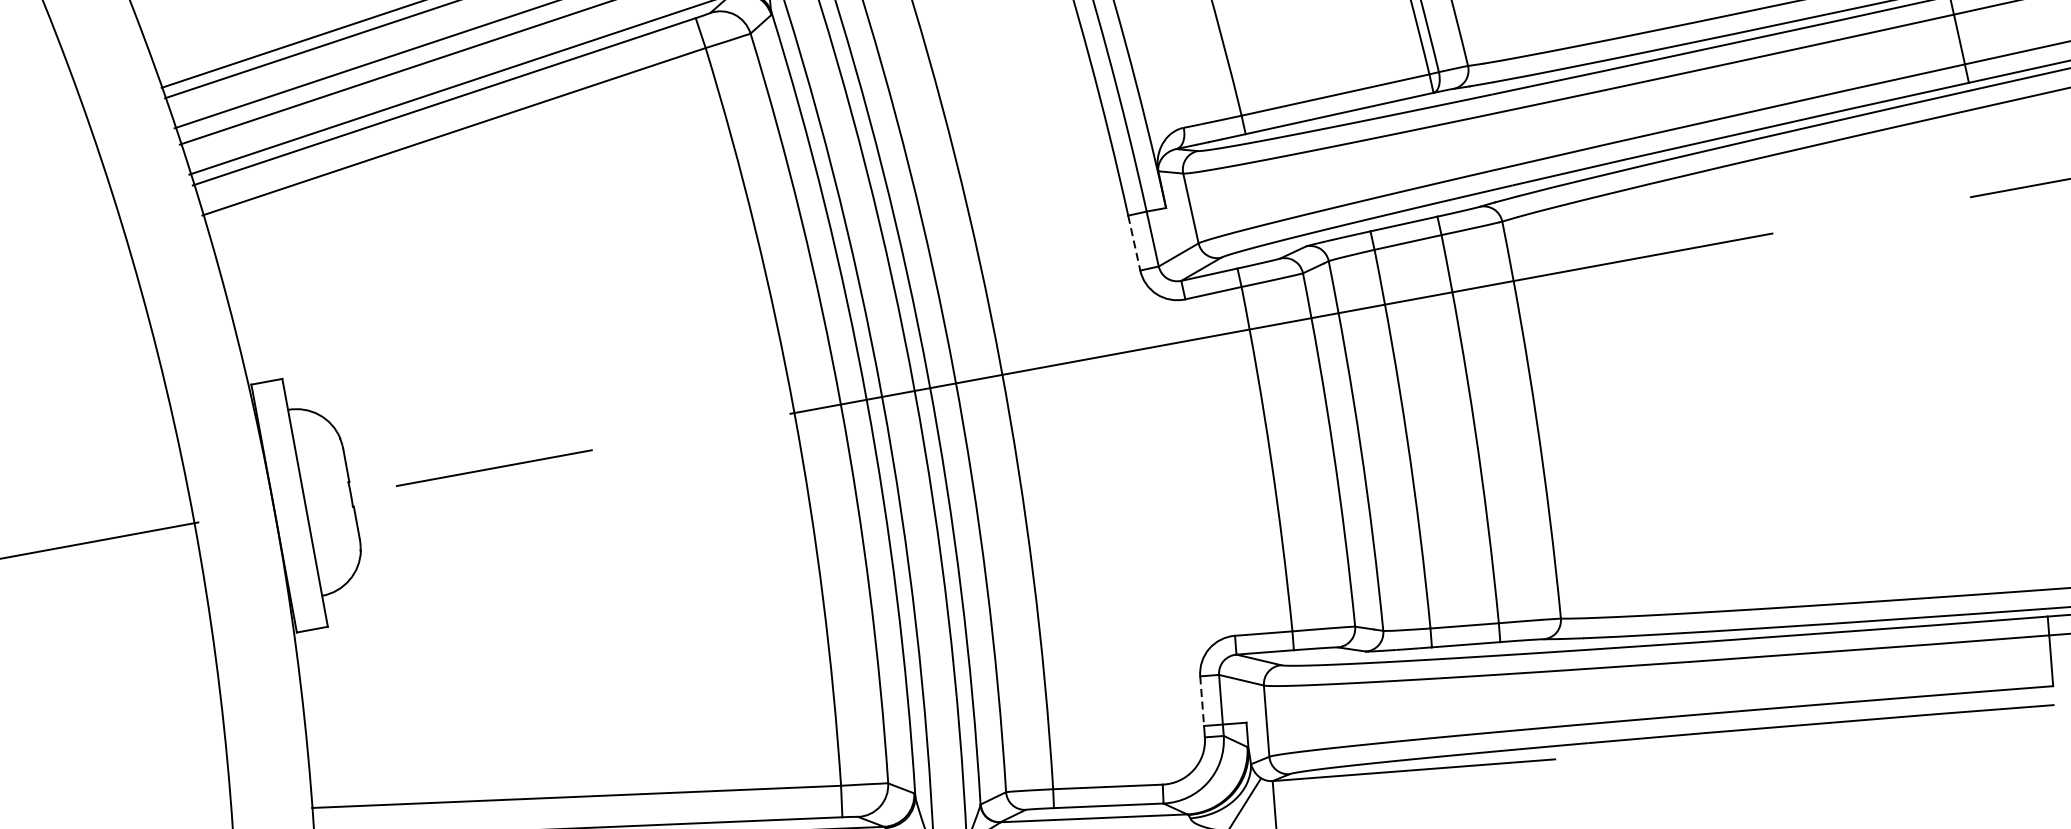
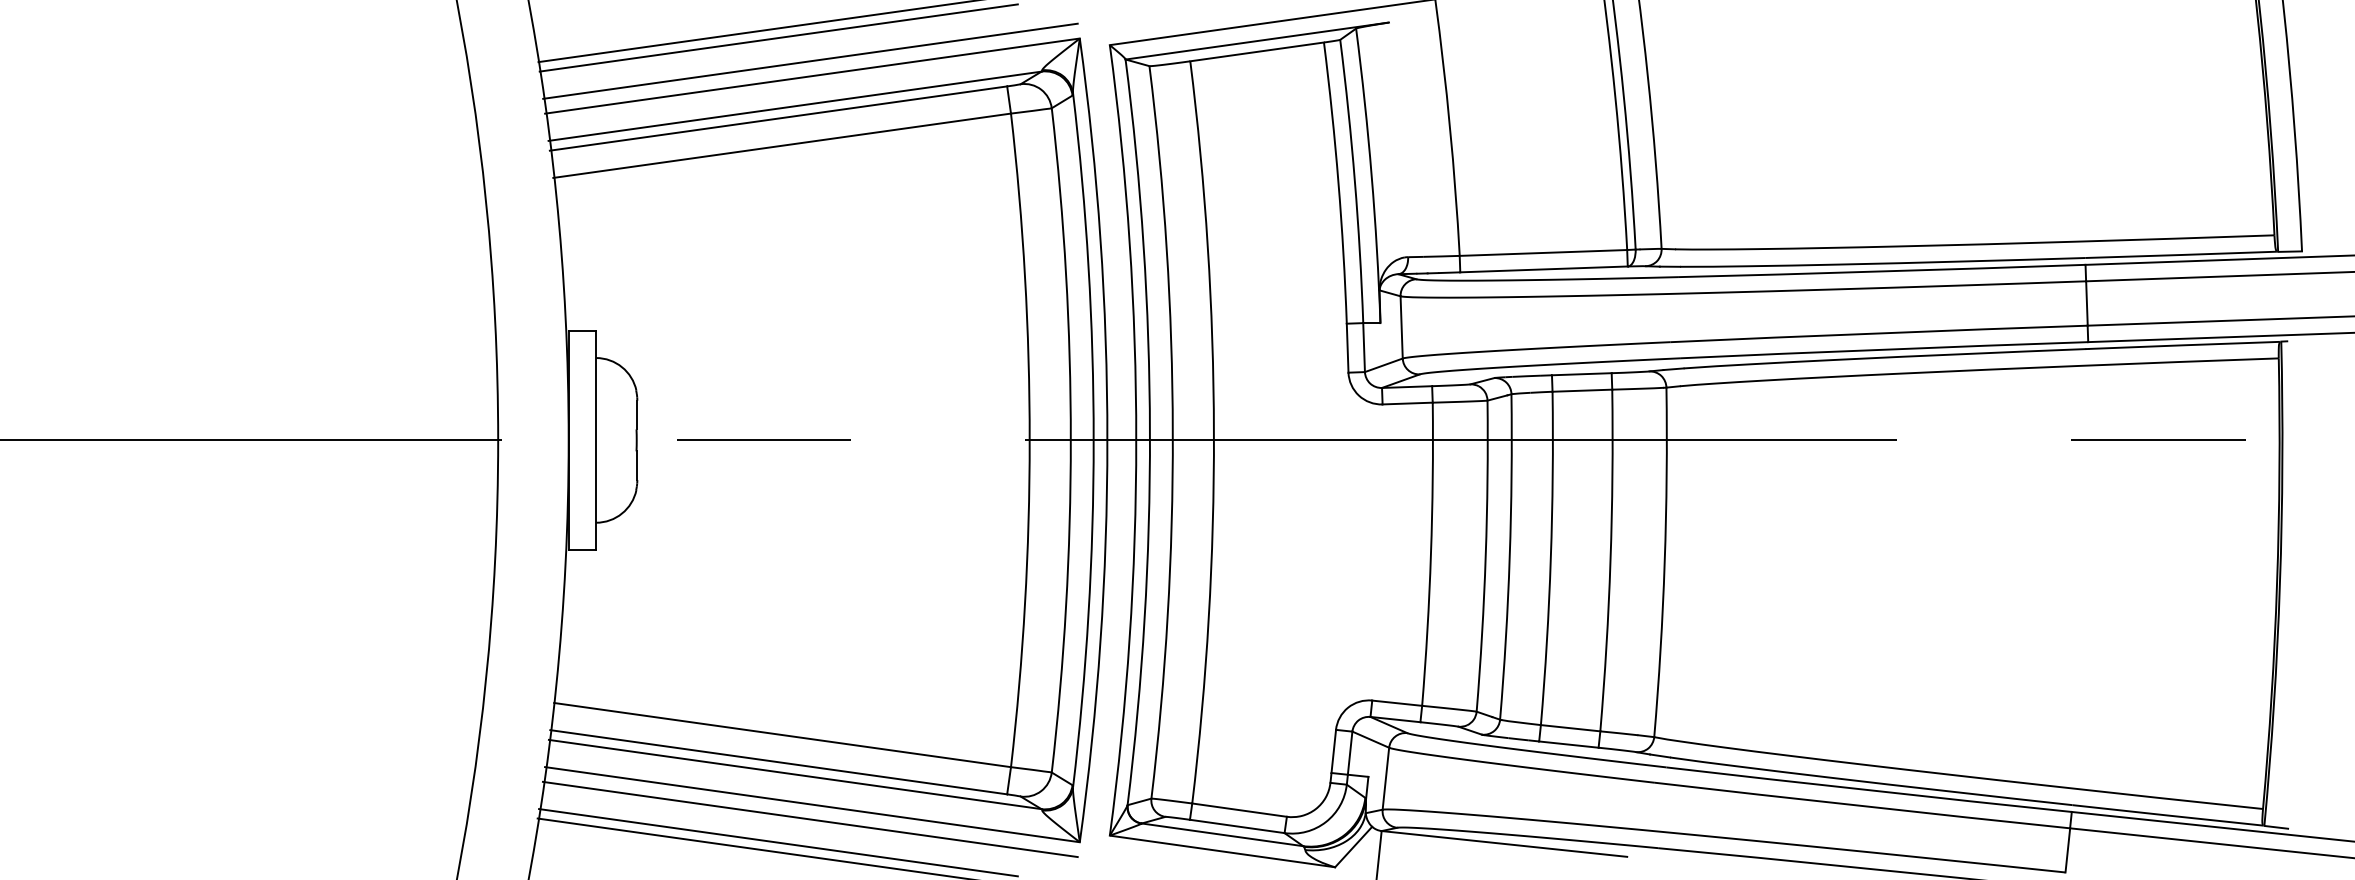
line: (1134, 243) -> (1347, 348), dashed -> solid
line: (1201, 701) -> (1333, 751), dashed -> solid

